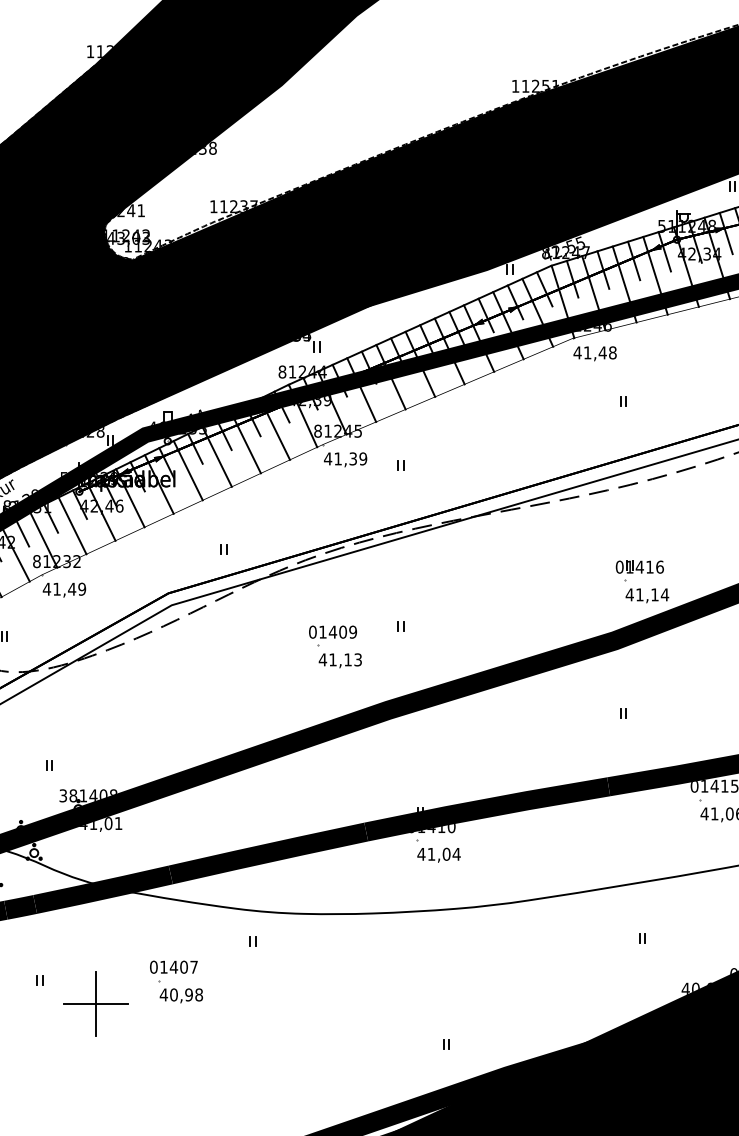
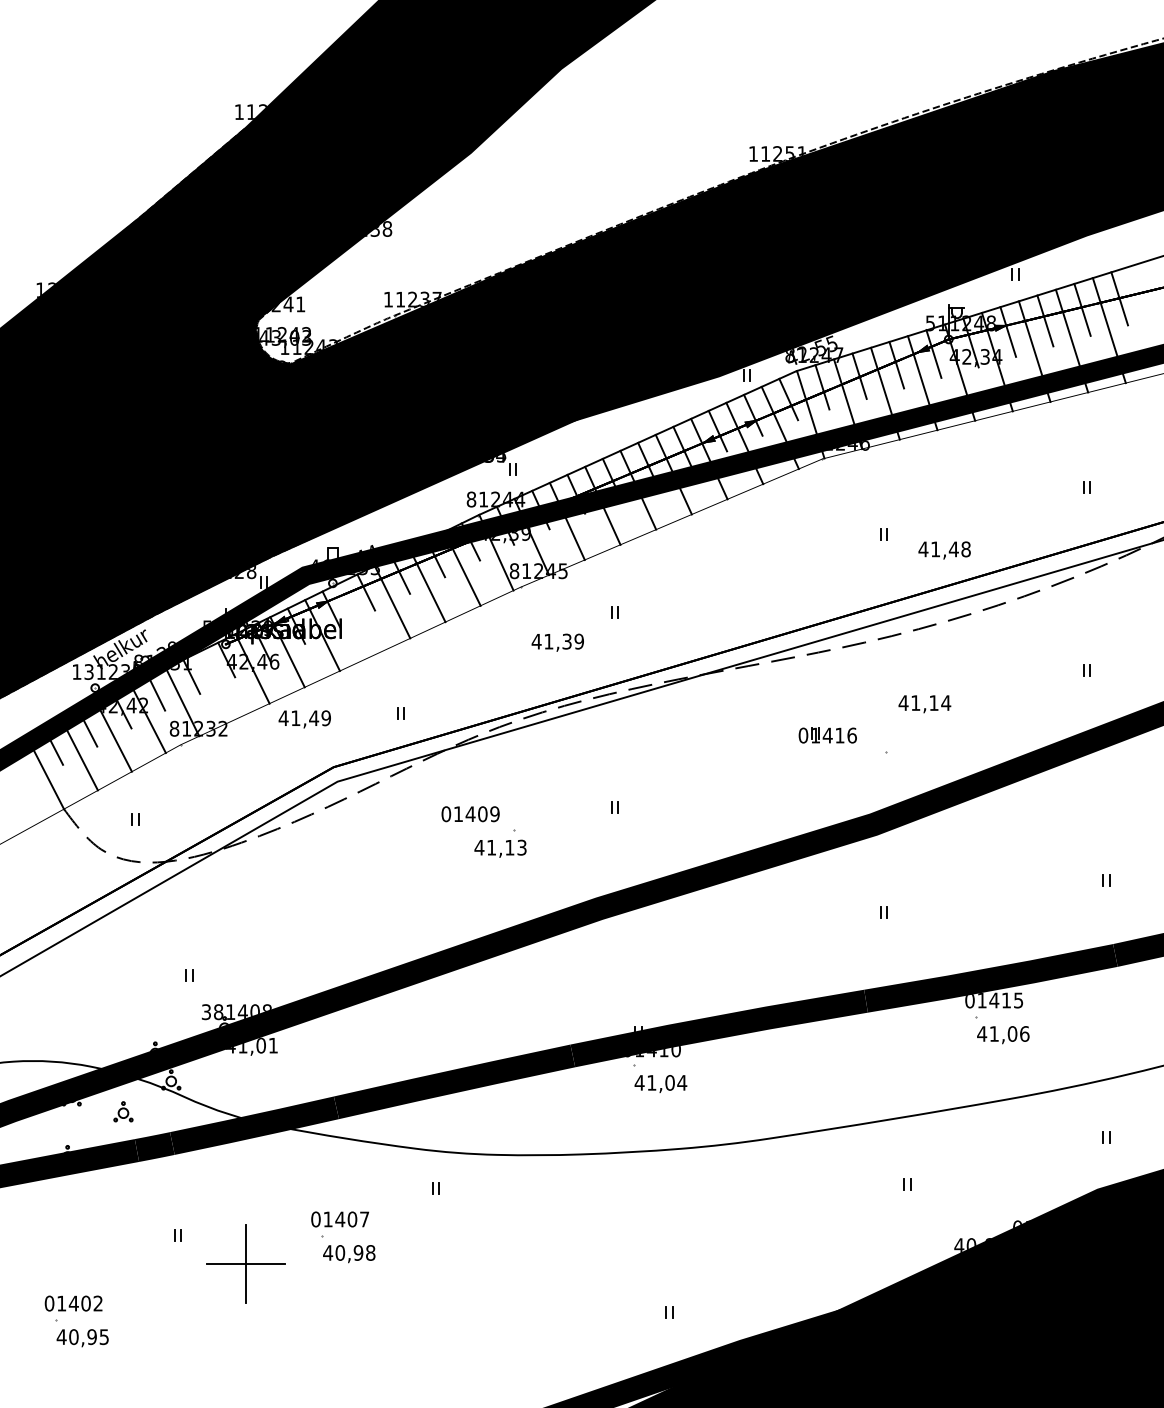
text: (594, 353) -> (944, 550), moved
text: (345, 459) -> (557, 642), moved
line: (188, 470) -> (357, 618), removed
line: (72, 525) -> (217, 685), removed
part: (639, 567) -> (827, 735), moved
text: (64, 590) -> (304, 719), moved
text: (647, 596) -> (924, 704), moved
text: (332, 632) -> (470, 814), moved
text: (340, 660) -> (500, 848), moved

